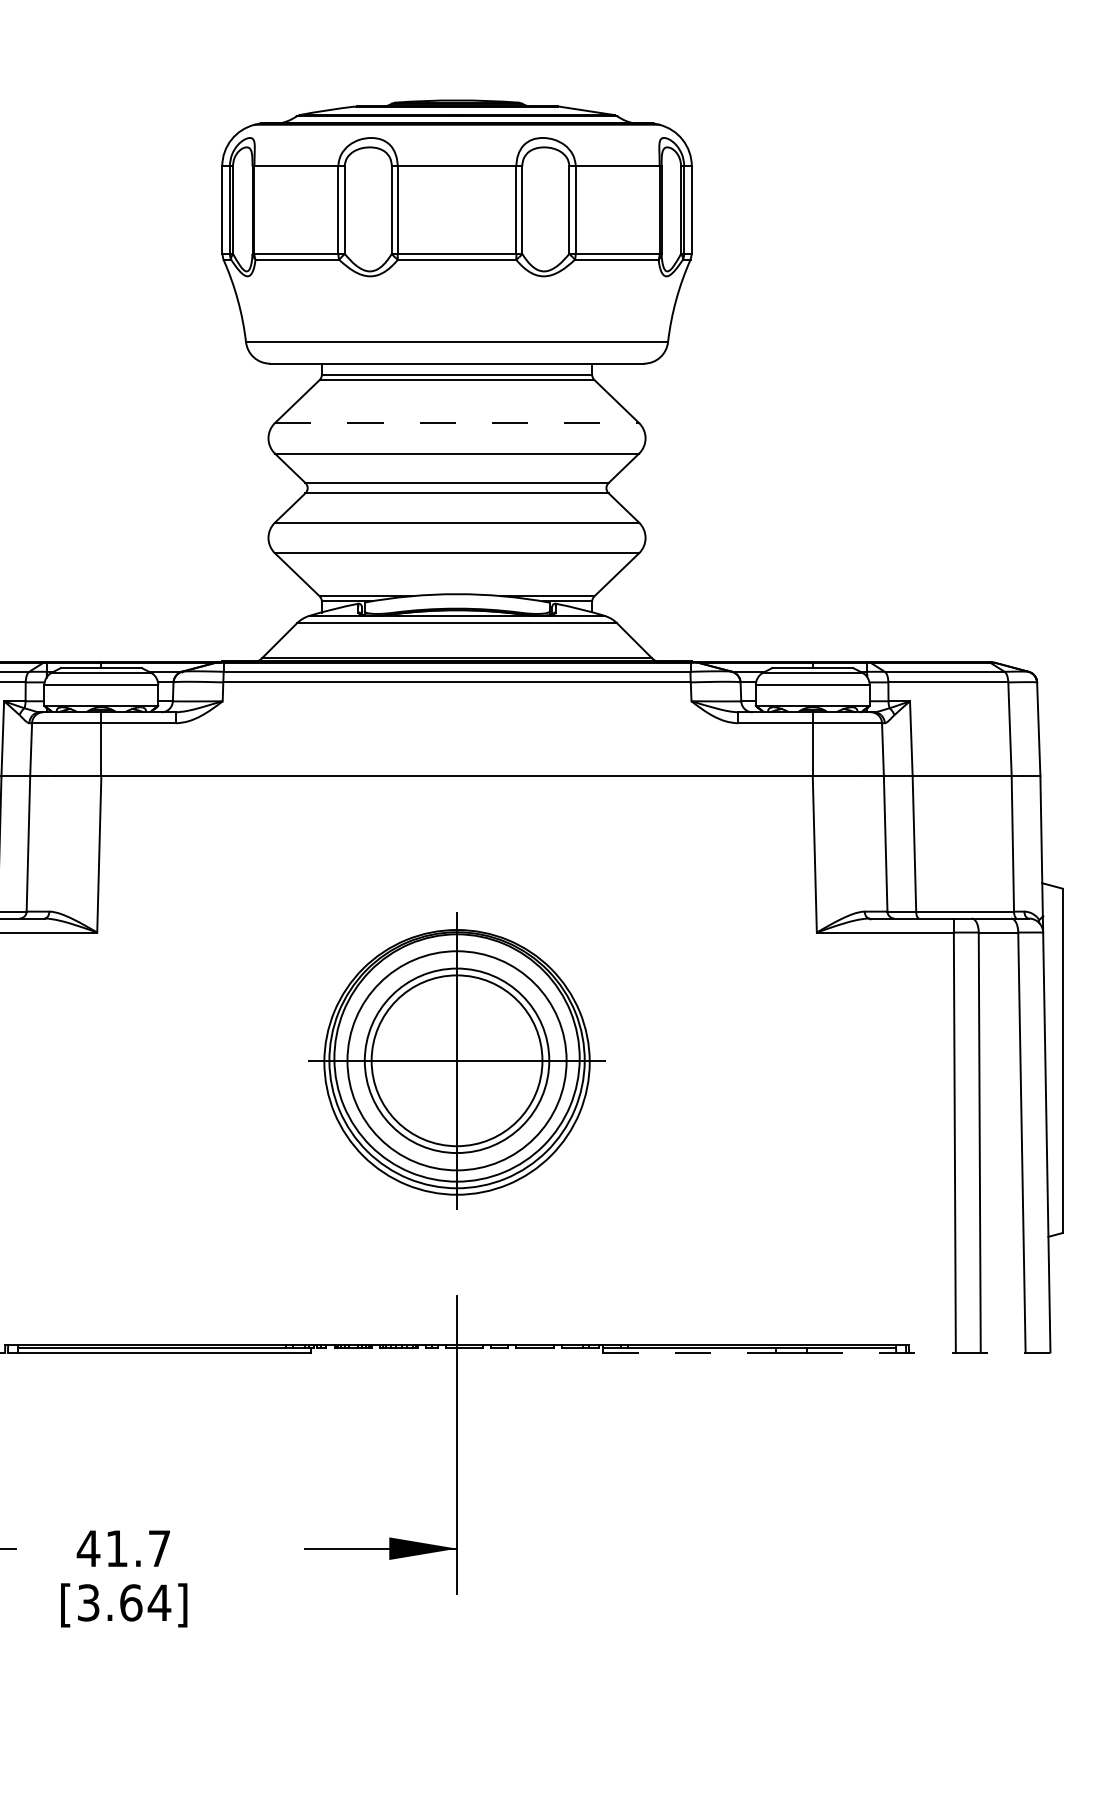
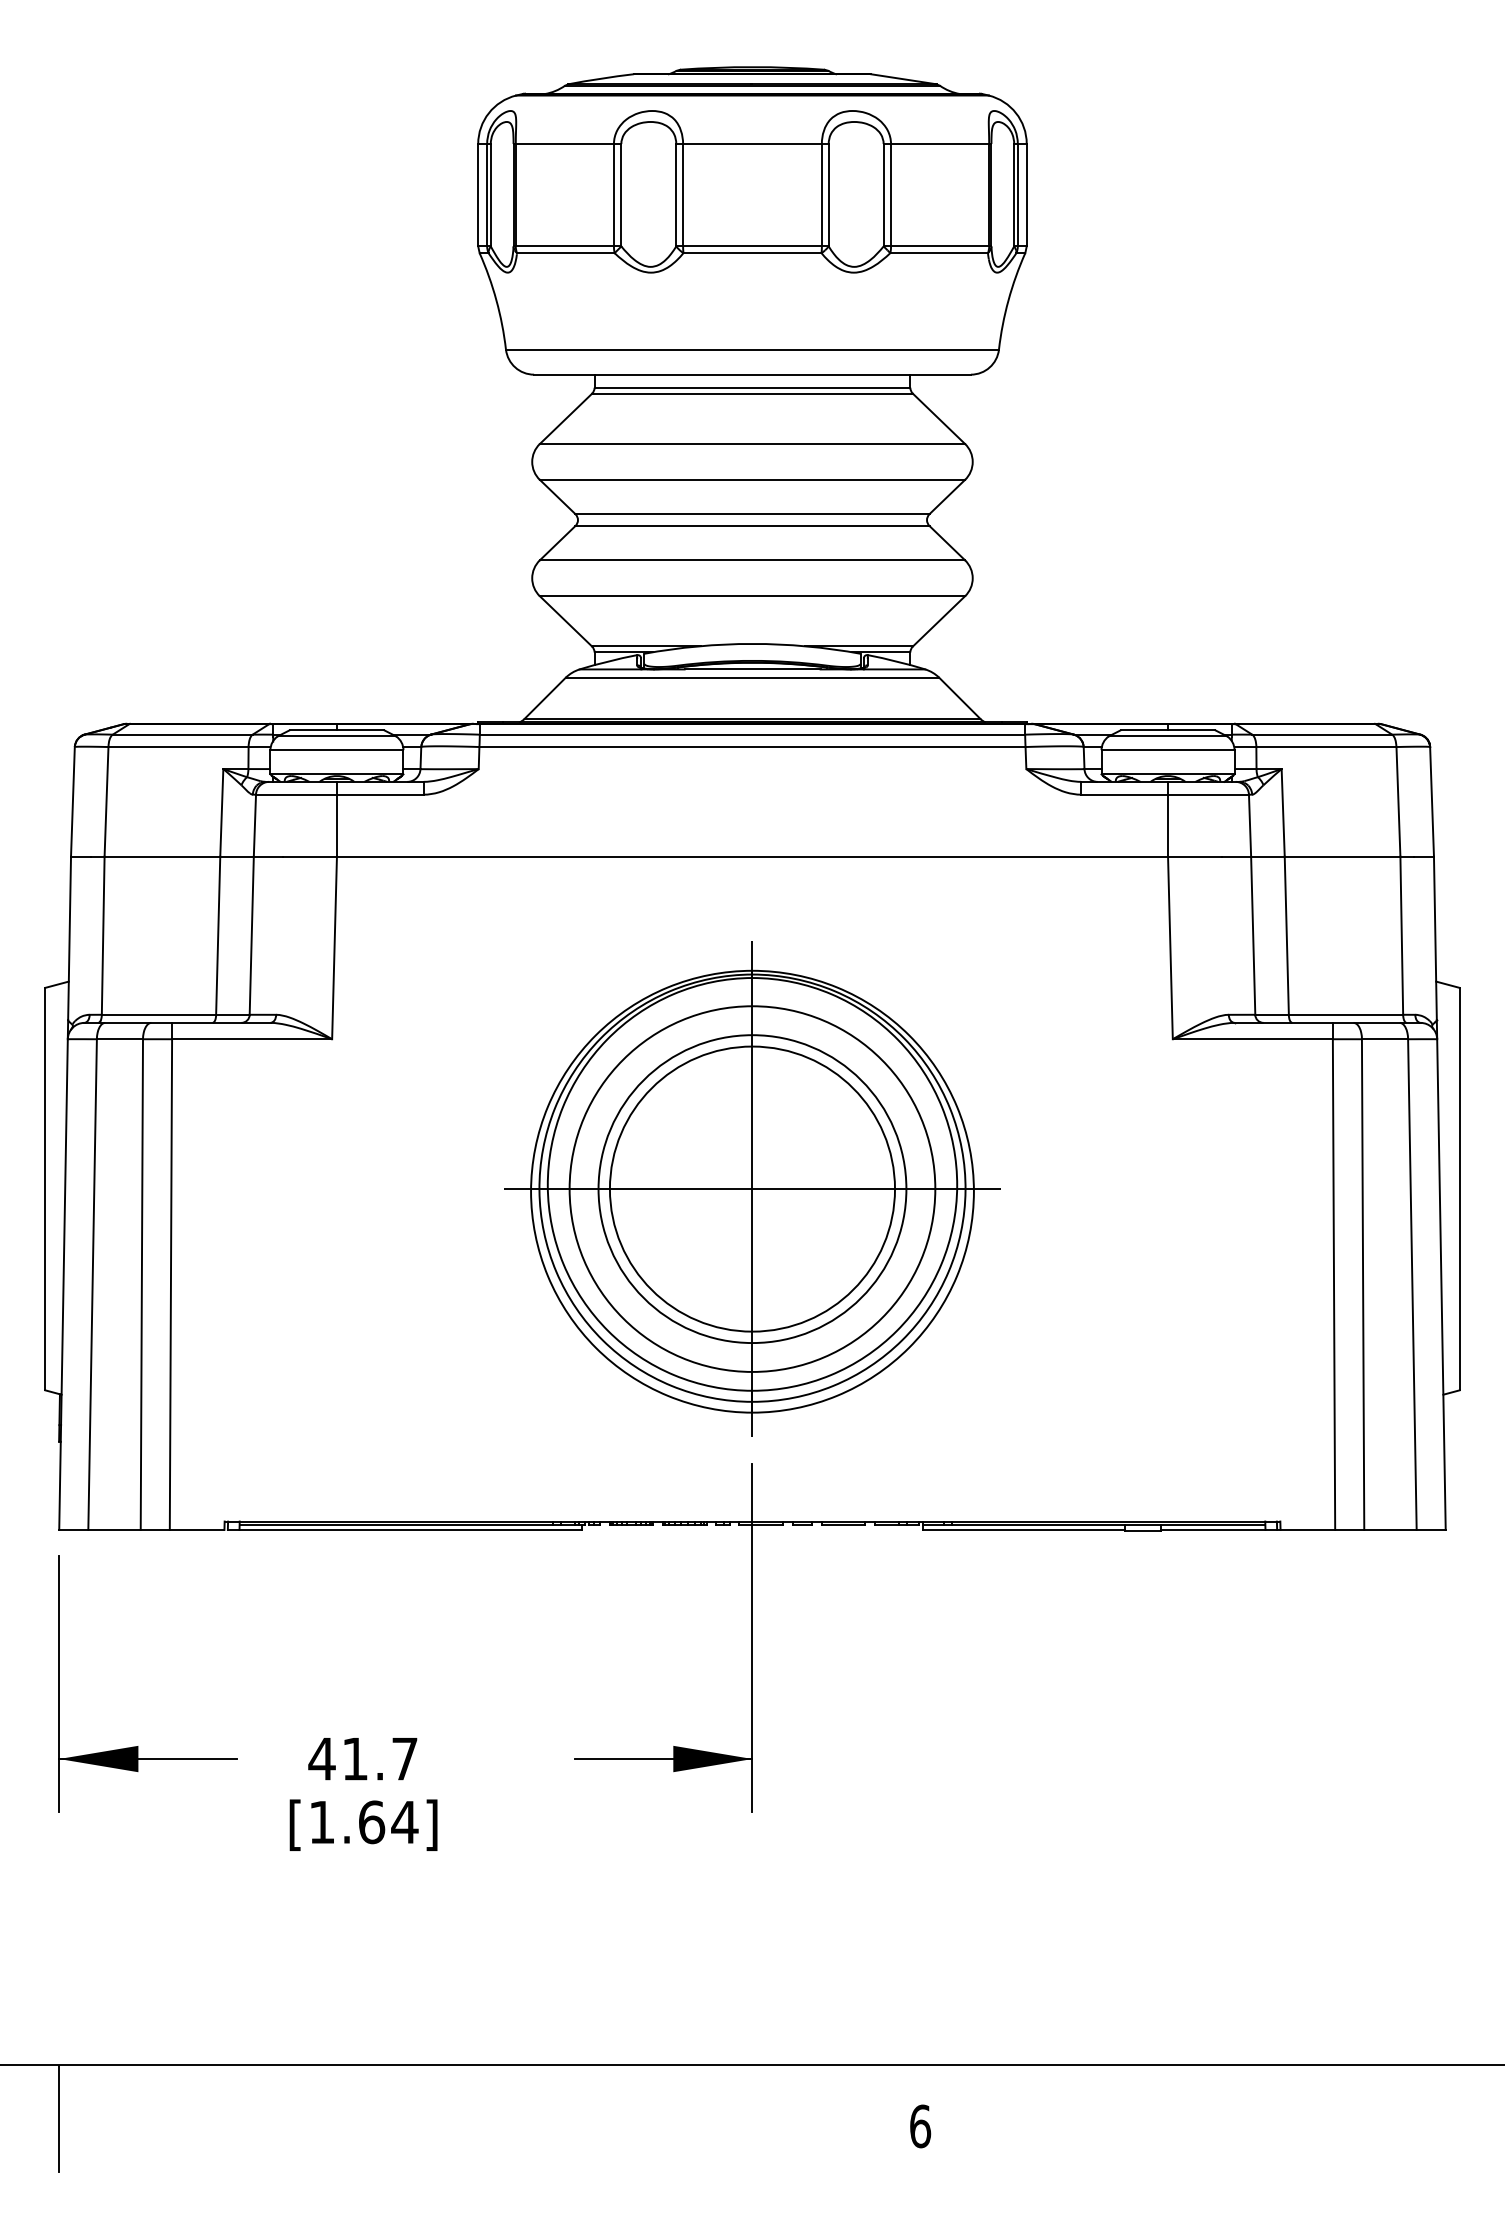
line: (457, 422) -> (752, 443), dashed -> solid
part: (457, 1060) -> (752, 1188), size x1.43
line: (689, 1352) -> (1023, 1529), dashed -> solid
line: (929, 1352) -> (1304, 1529), dashed -> solid
text: (88, 1603) -> (321, 1822), [3.64] -> [1.64]

